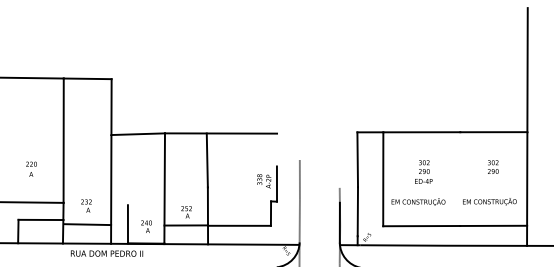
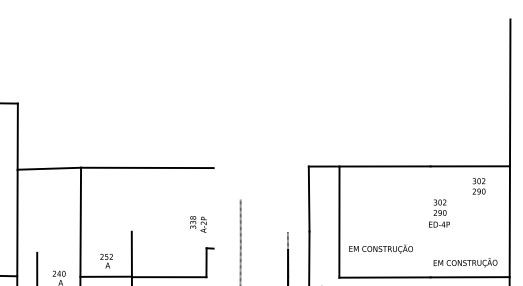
line: (206, 160) -> (130, 199), removed
text: (493, 166) -> (479, 185), moved
text: (423, 171) -> (439, 212), moved
line: (276, 183) -> (213, 227), removed
text: (489, 201) -> (465, 262), moved

